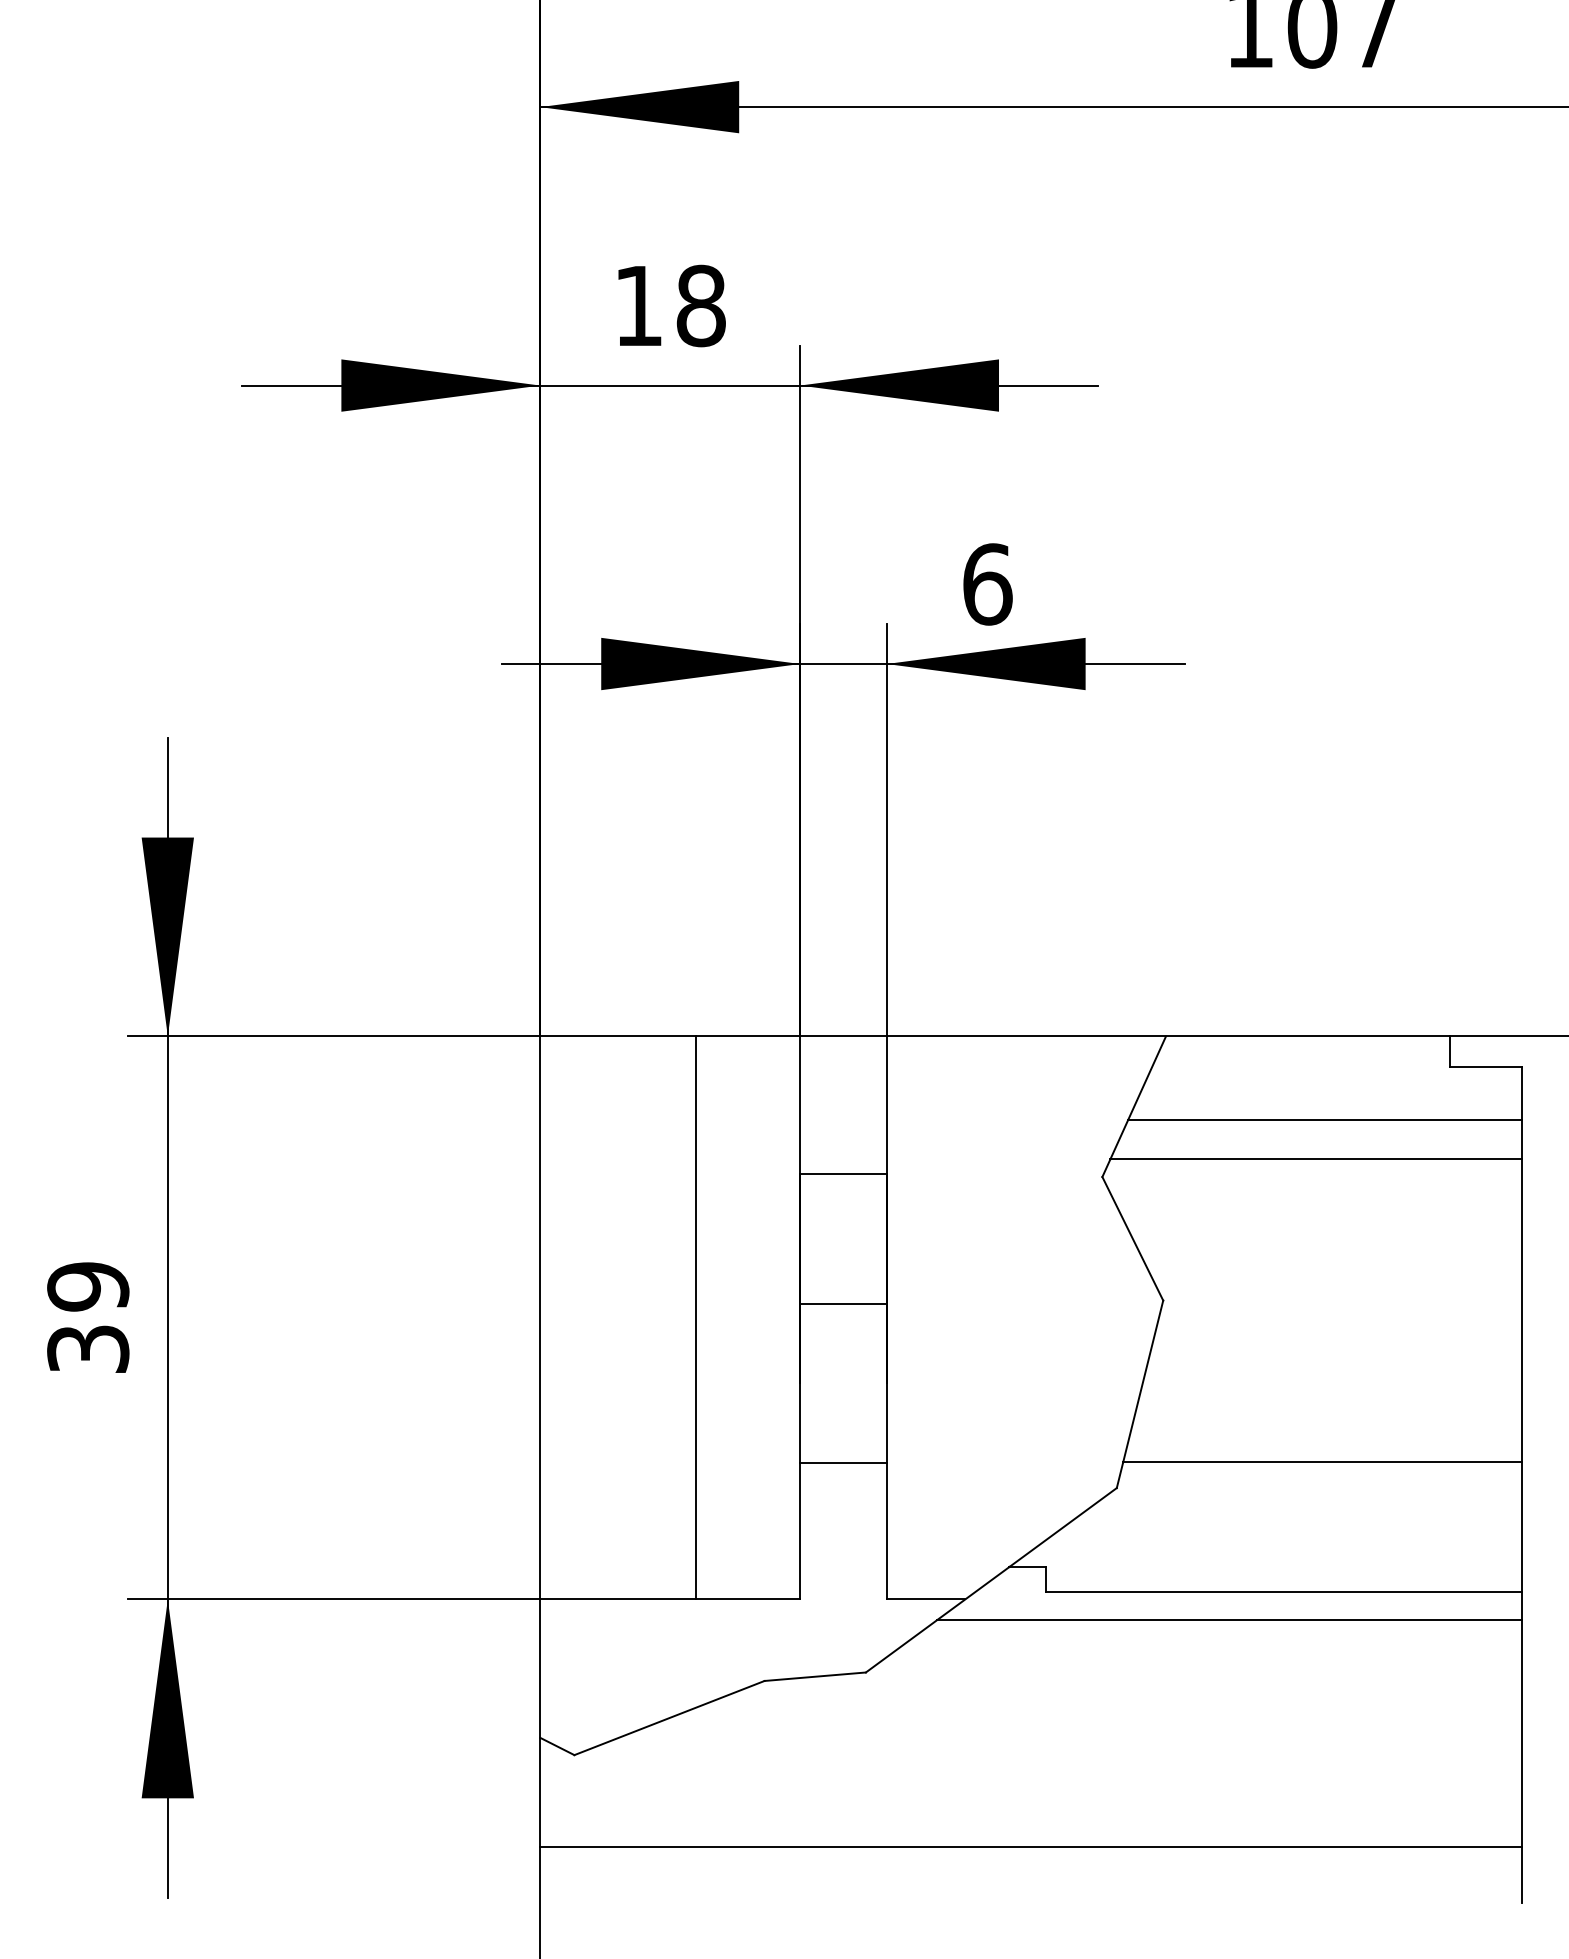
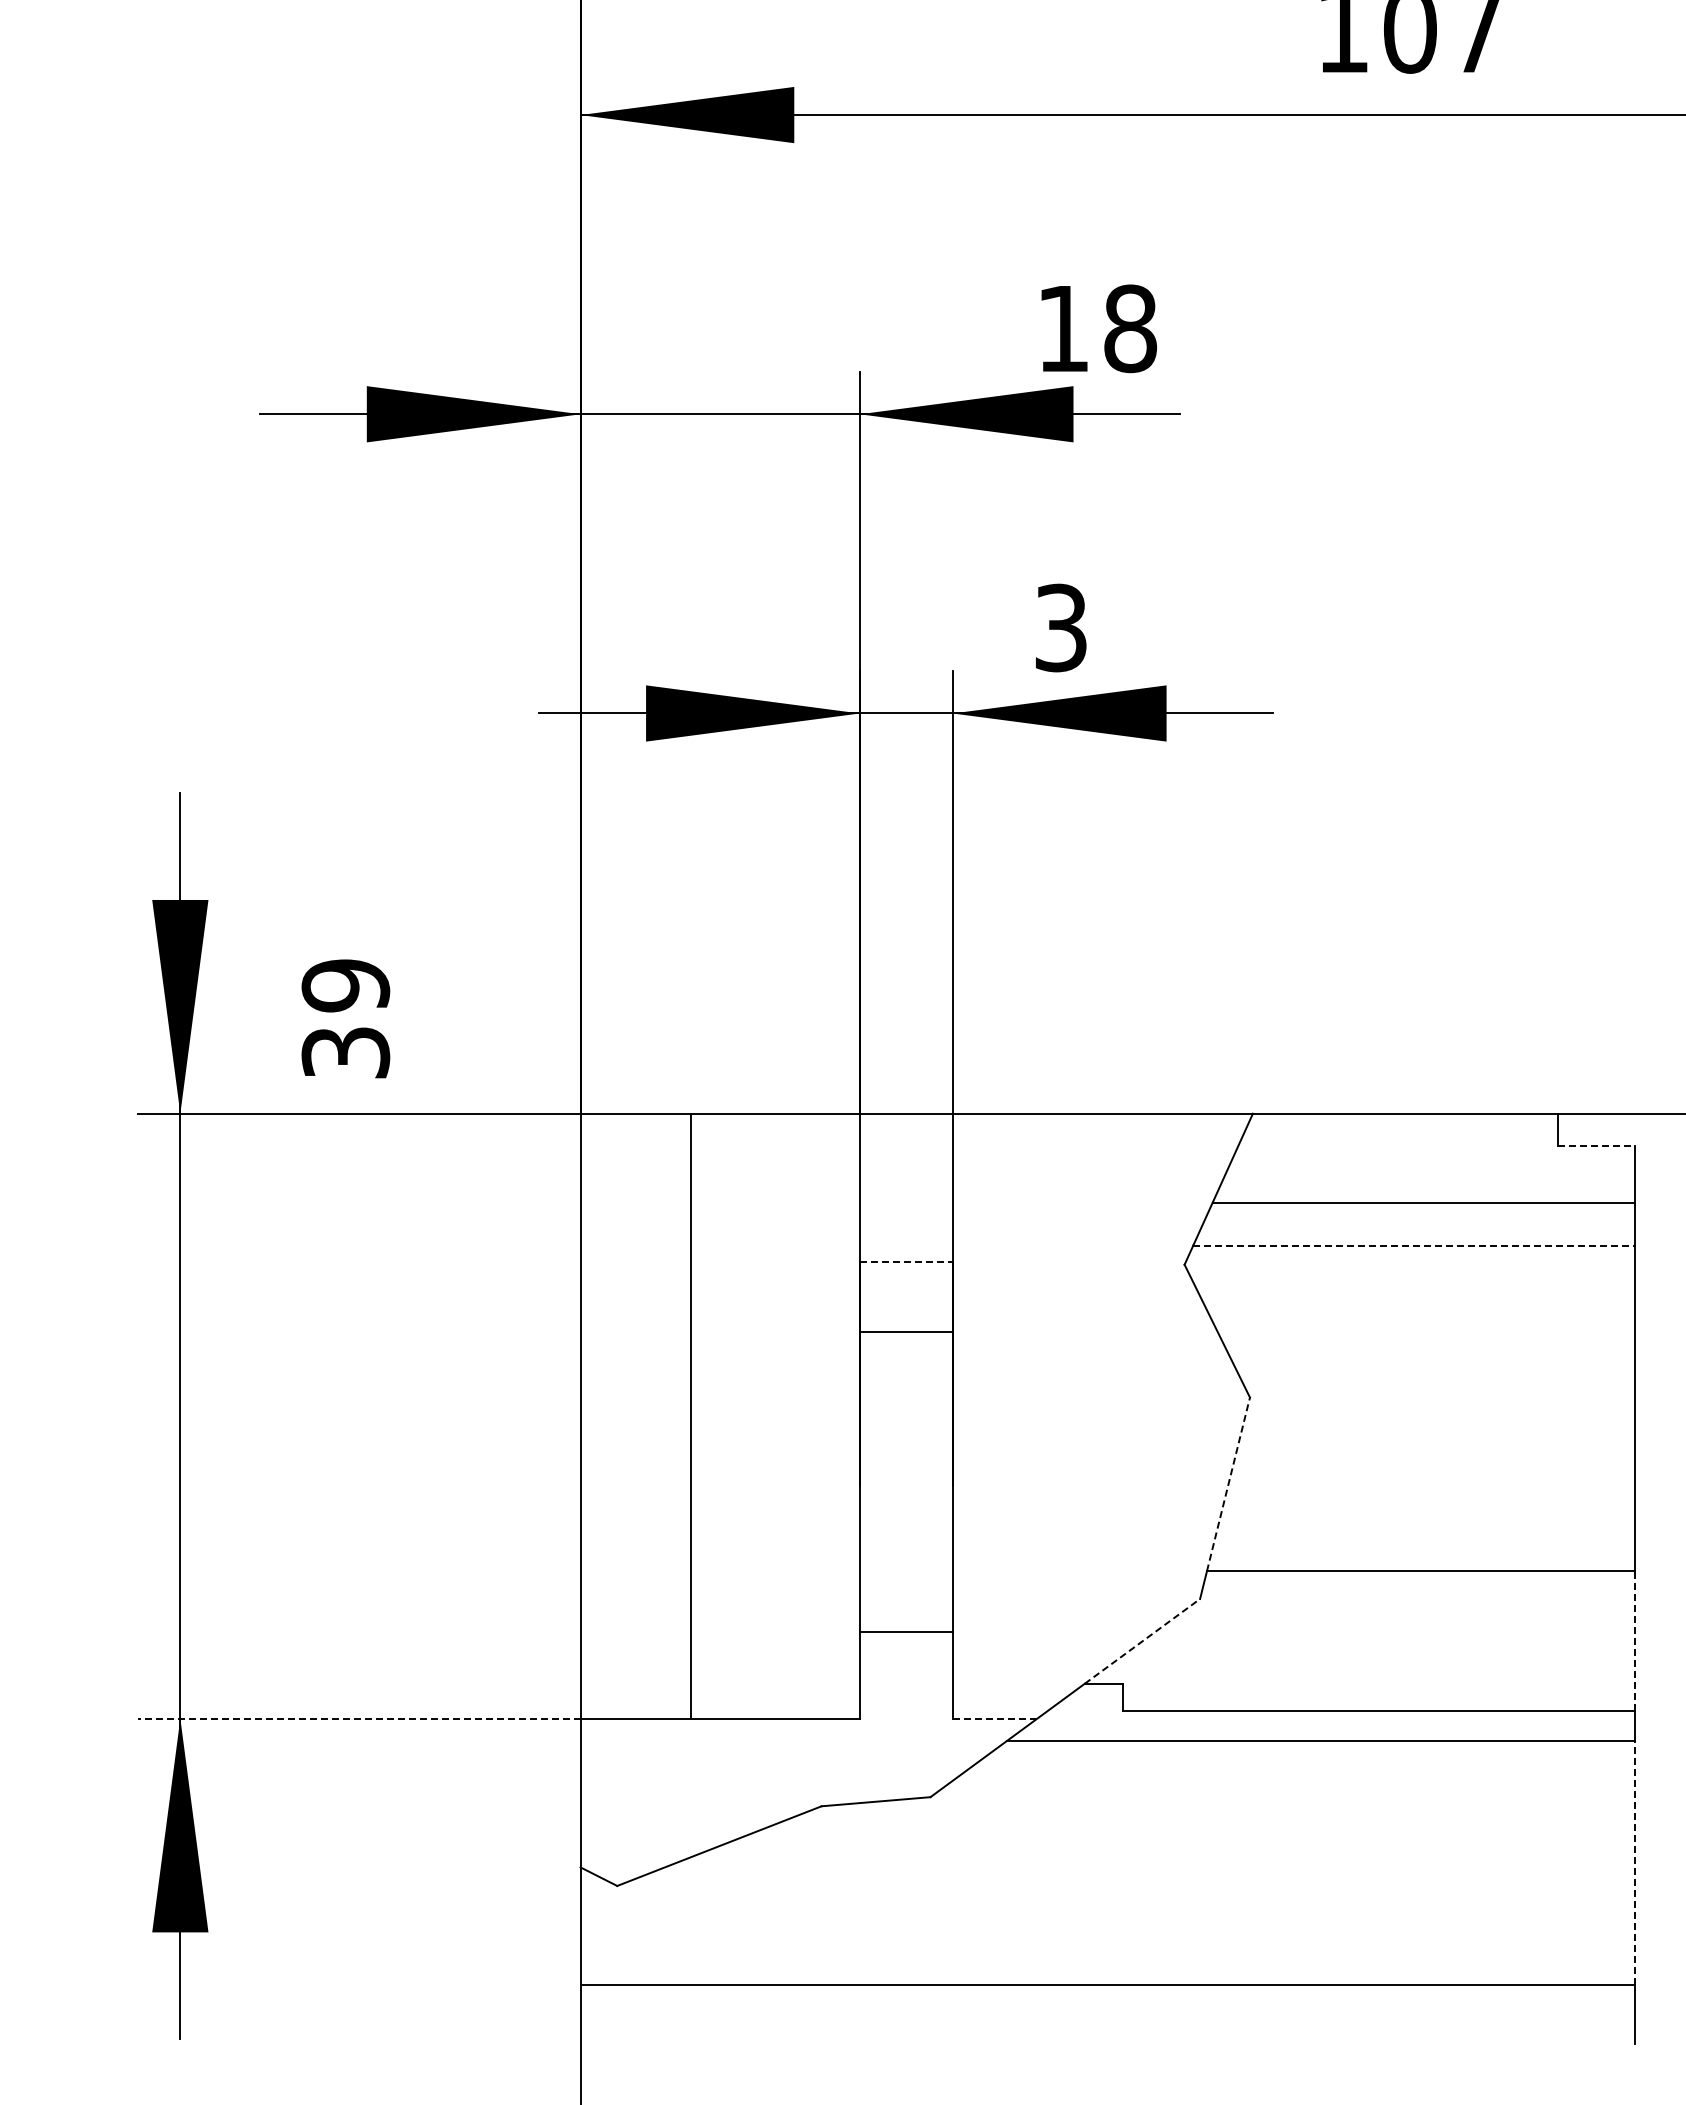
text: (672, 305) -> (1099, 328), moved
text: (987, 583) -> (1061, 627), 6 -> 3
line: (1485, 1066) -> (1596, 1146), solid -> dashed
line: (1316, 1159) -> (1414, 1245), solid -> dashed
line: (843, 1173) -> (906, 1261), solid -> dashed
line: (842, 1304) -> (905, 1331), moved
text: (87, 1317) -> (345, 1018), moved
line: (696, 1317) -> (691, 1415), moved
line: (1143, 1381) -> (1228, 1484), solid -> dashed
line: (842, 1463) -> (905, 1632), moved
line: (1063, 1527) -> (1142, 1641), solid -> dashed
line: (1522, 1527) -> (1635, 1641), solid -> dashed
line: (333, 1599) -> (358, 1718), solid -> dashed
line: (926, 1599) -> (995, 1718), solid -> dashed
line: (1522, 1733) -> (1635, 1862), solid -> dashed

